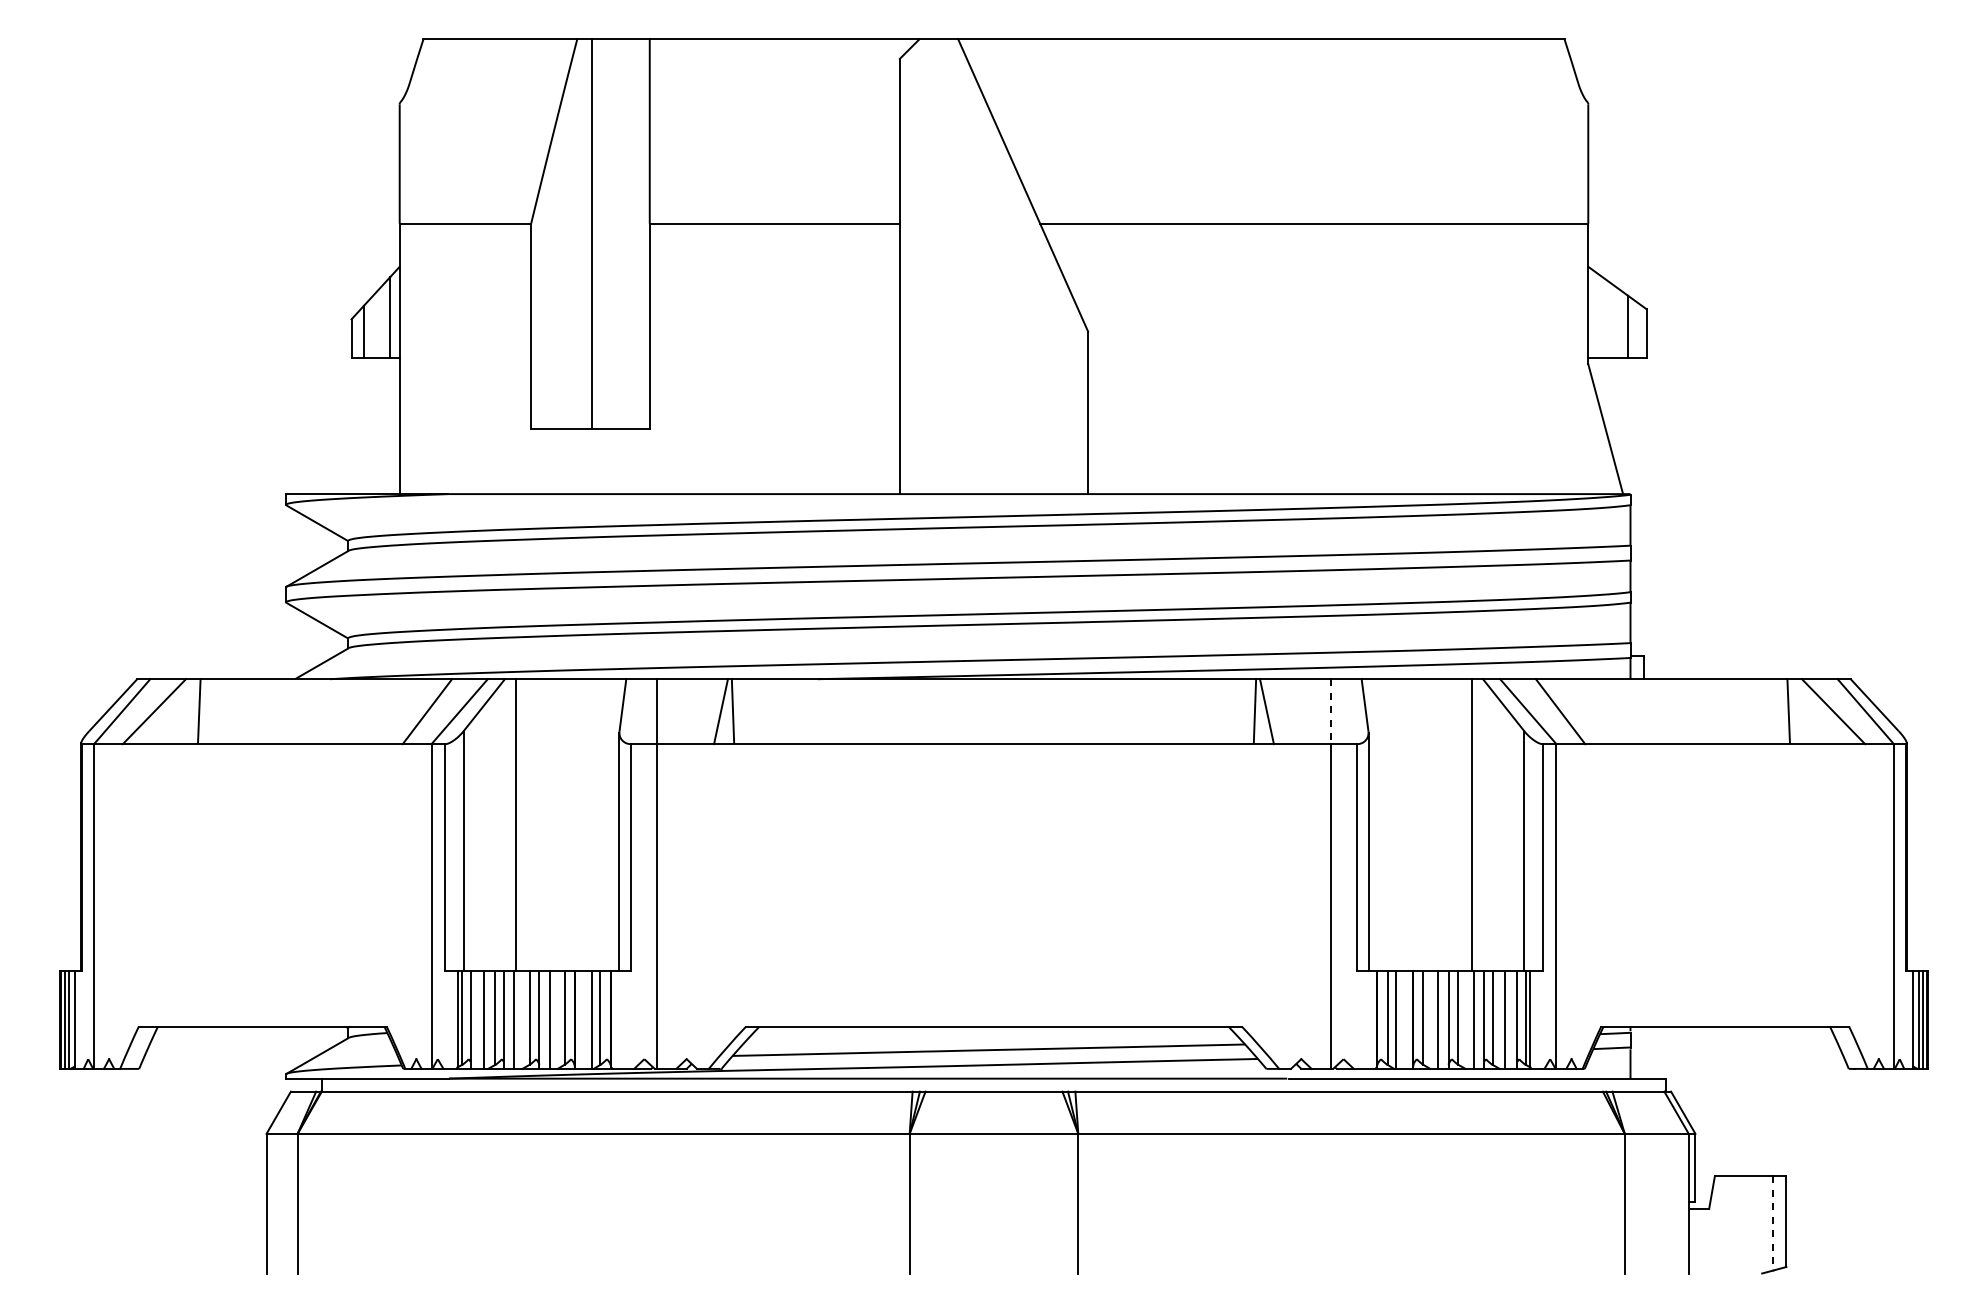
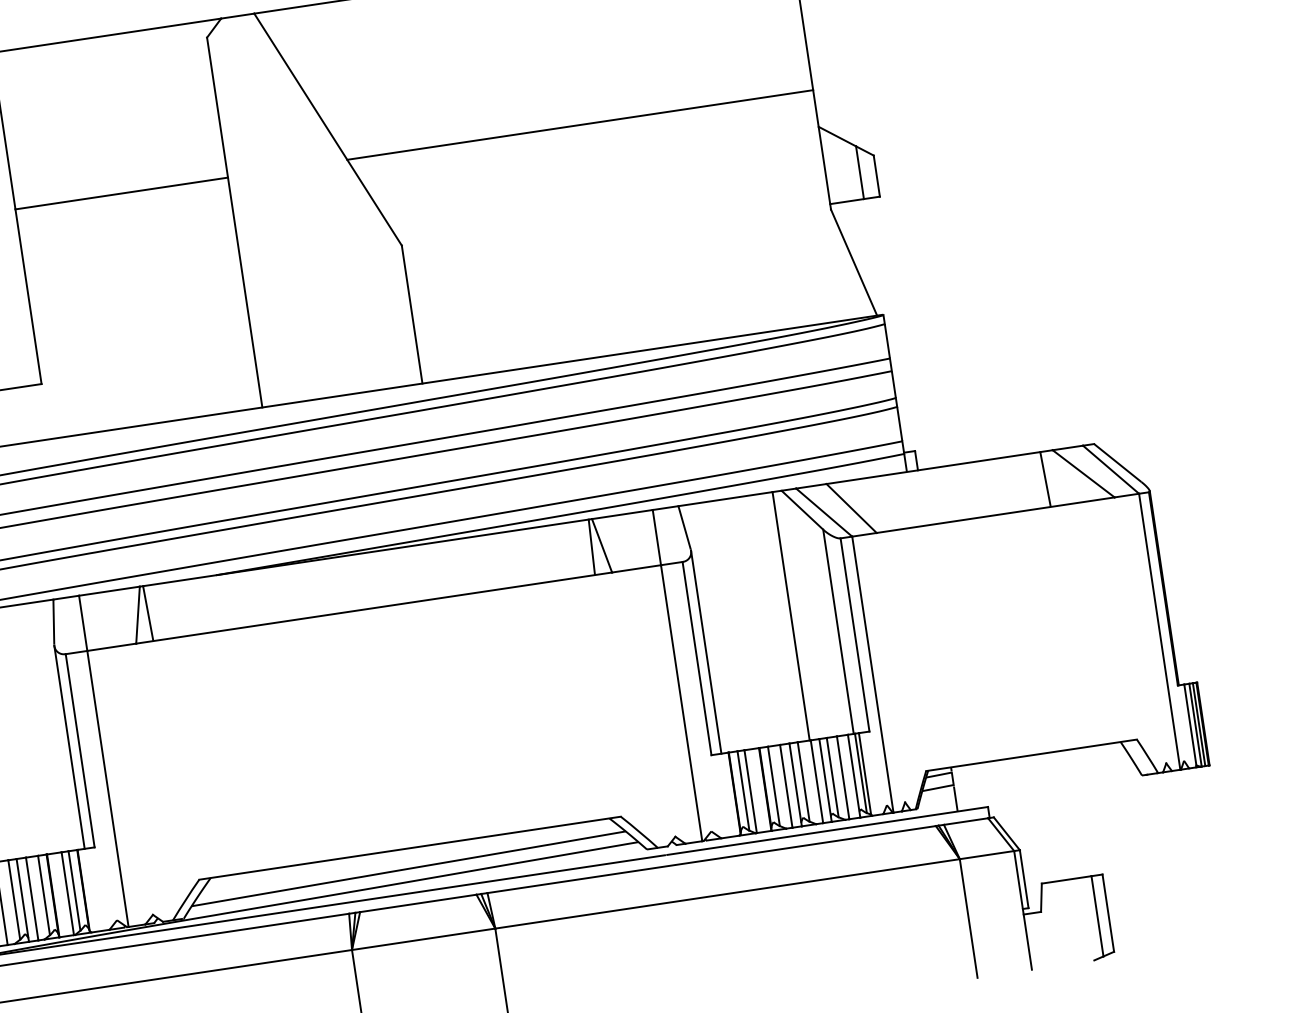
line: (1331, 712) -> (657, 538), dashed -> solid
line: (1773, 1223) -> (1097, 916), dashed -> solid

